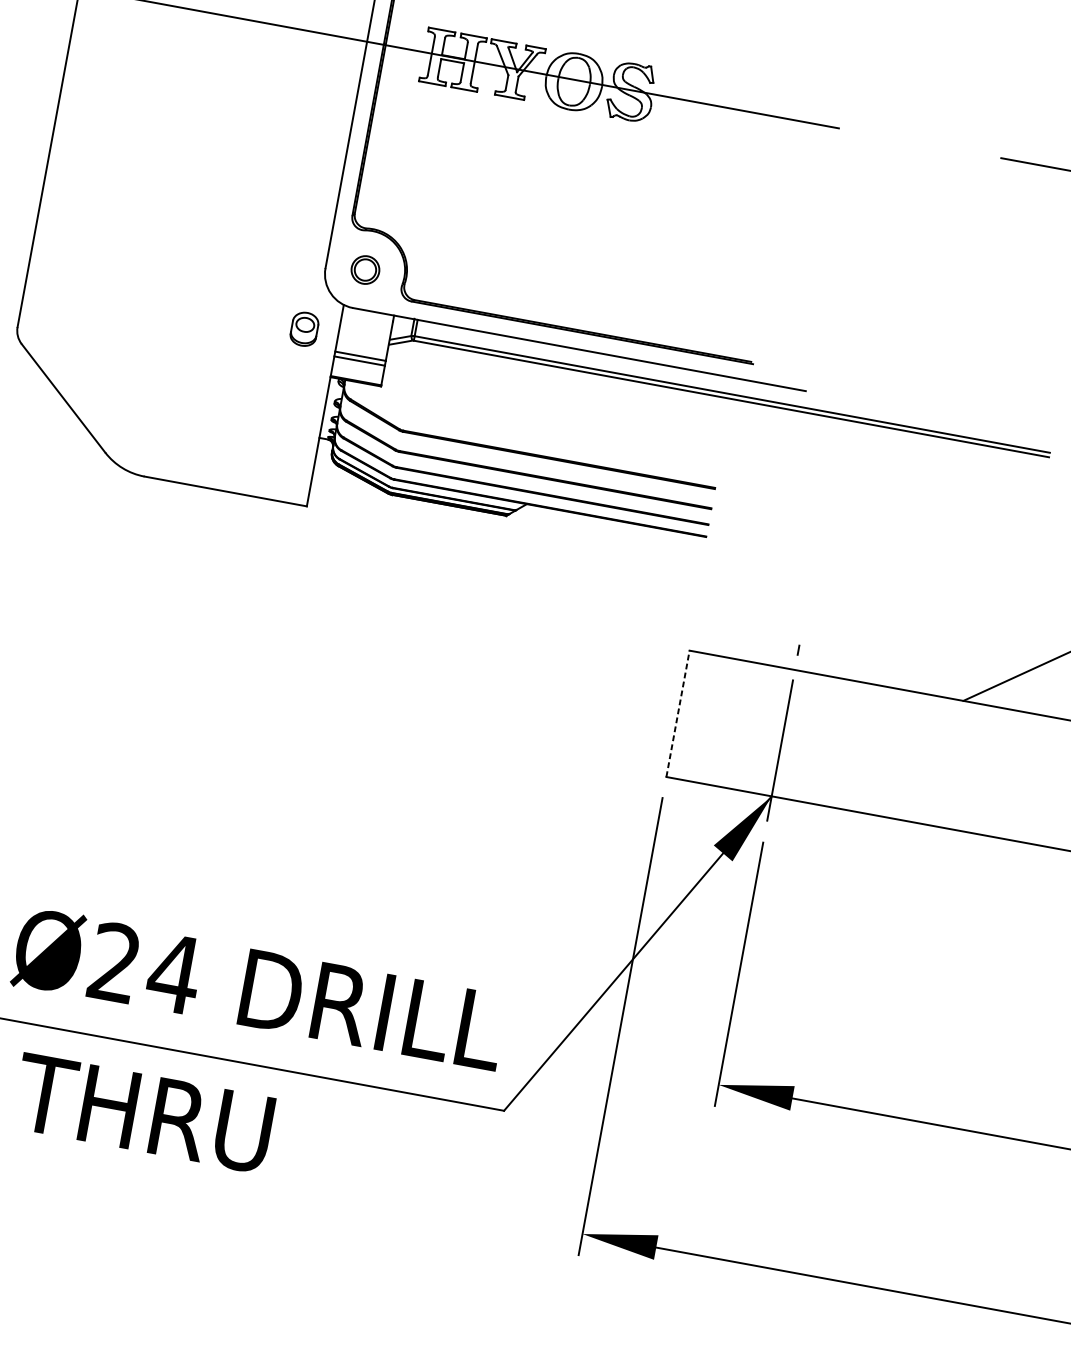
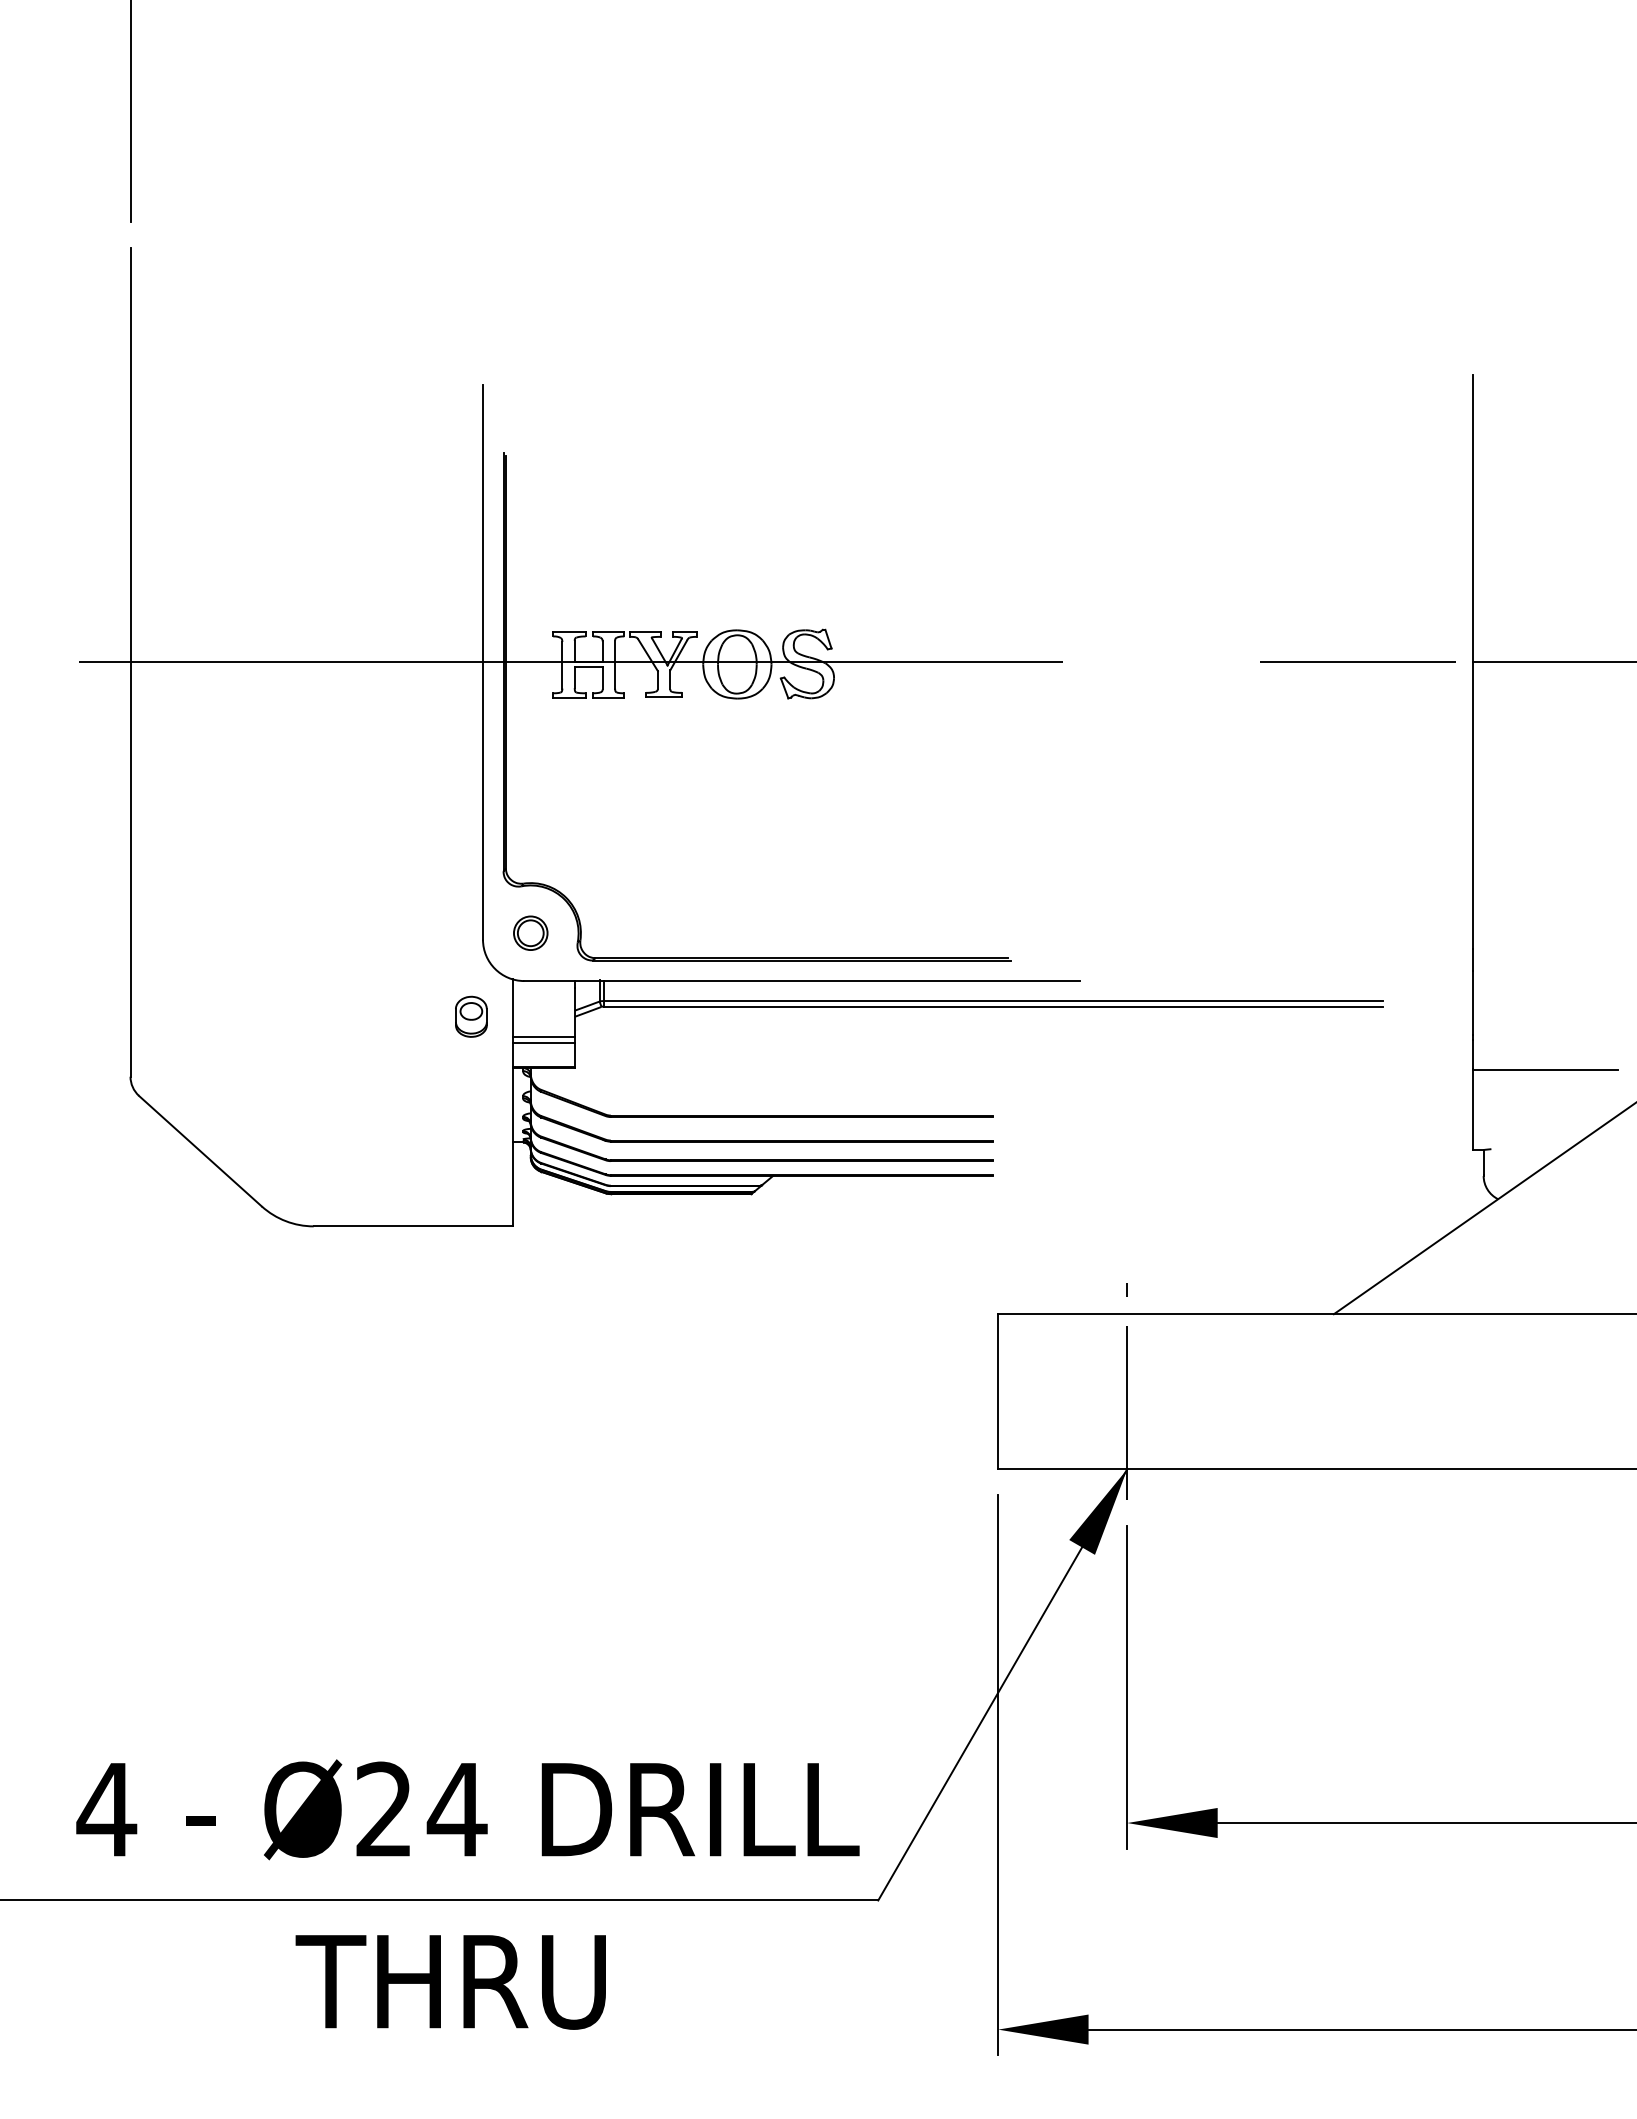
line: (678, 713) -> (998, 1391), dashed -> solid

